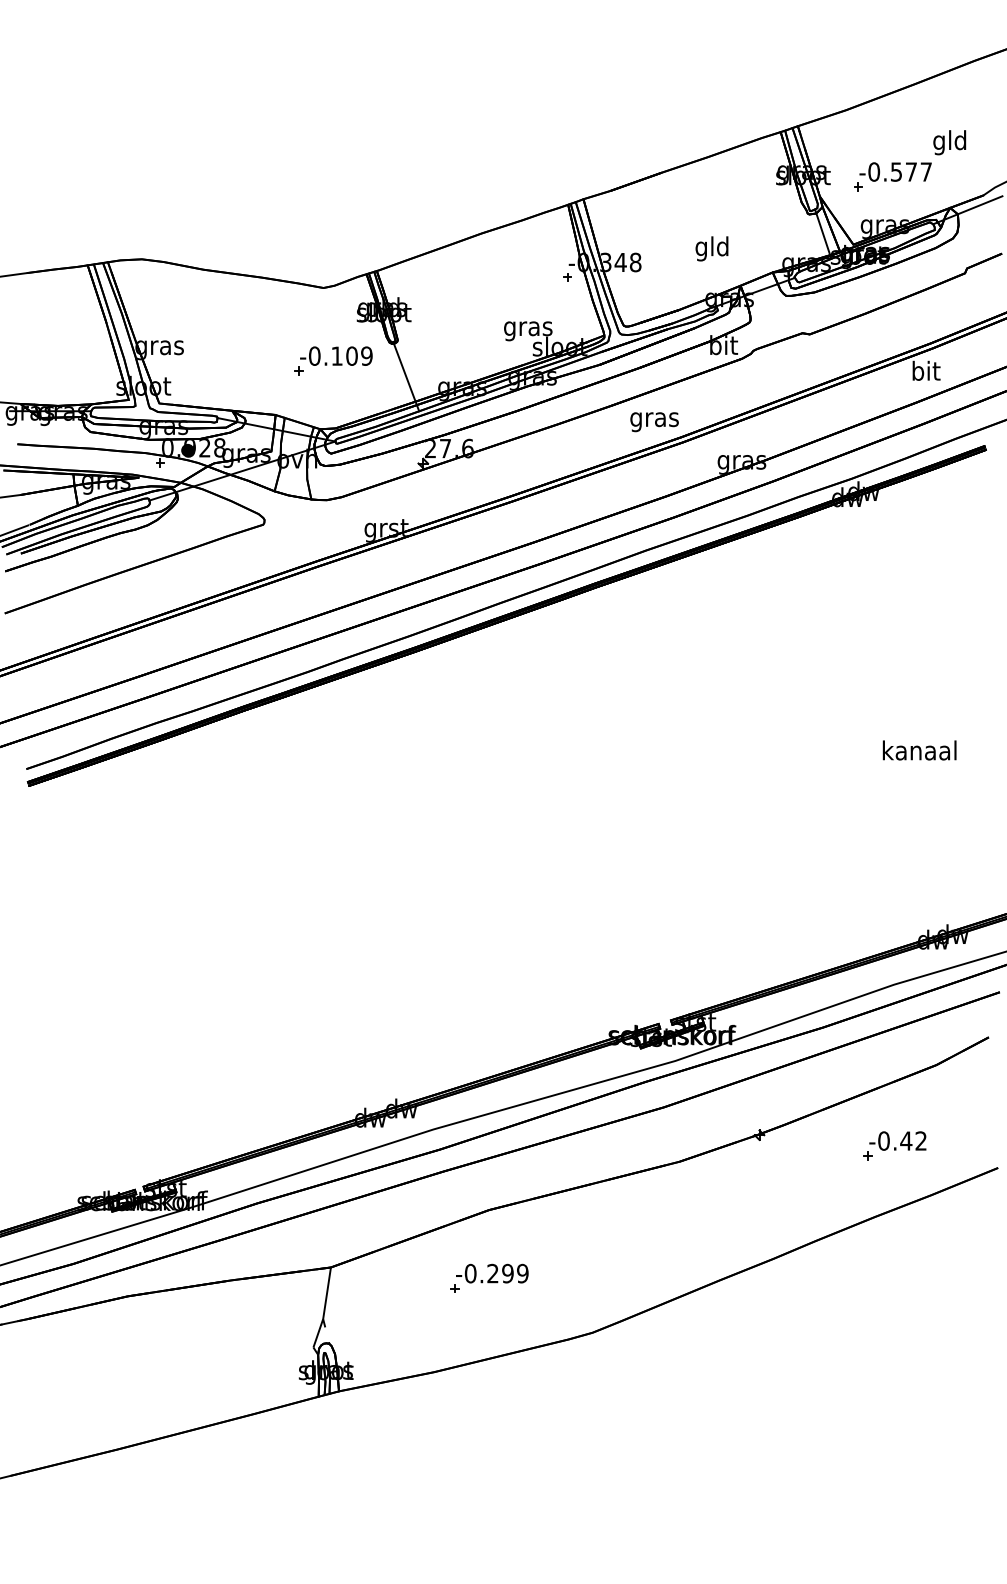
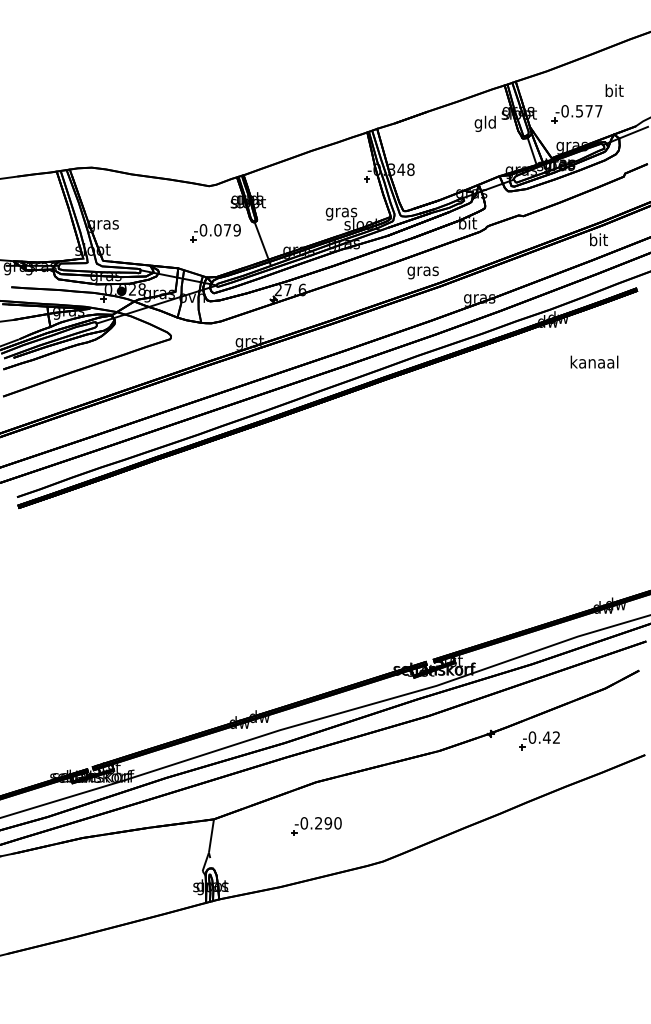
text: (949, 143) -> (613, 92), gld -> bit
text: (710, 248) -> (484, 123), moved
text: (344, 356) -> (222, 230), -0.109 -> -0.079
text: (919, 749) -> (594, 361), moved
part: (894, 1145) -> (539, 740), moved
text: (522, 1273) -> (337, 823), -0.299 -> -0.290

